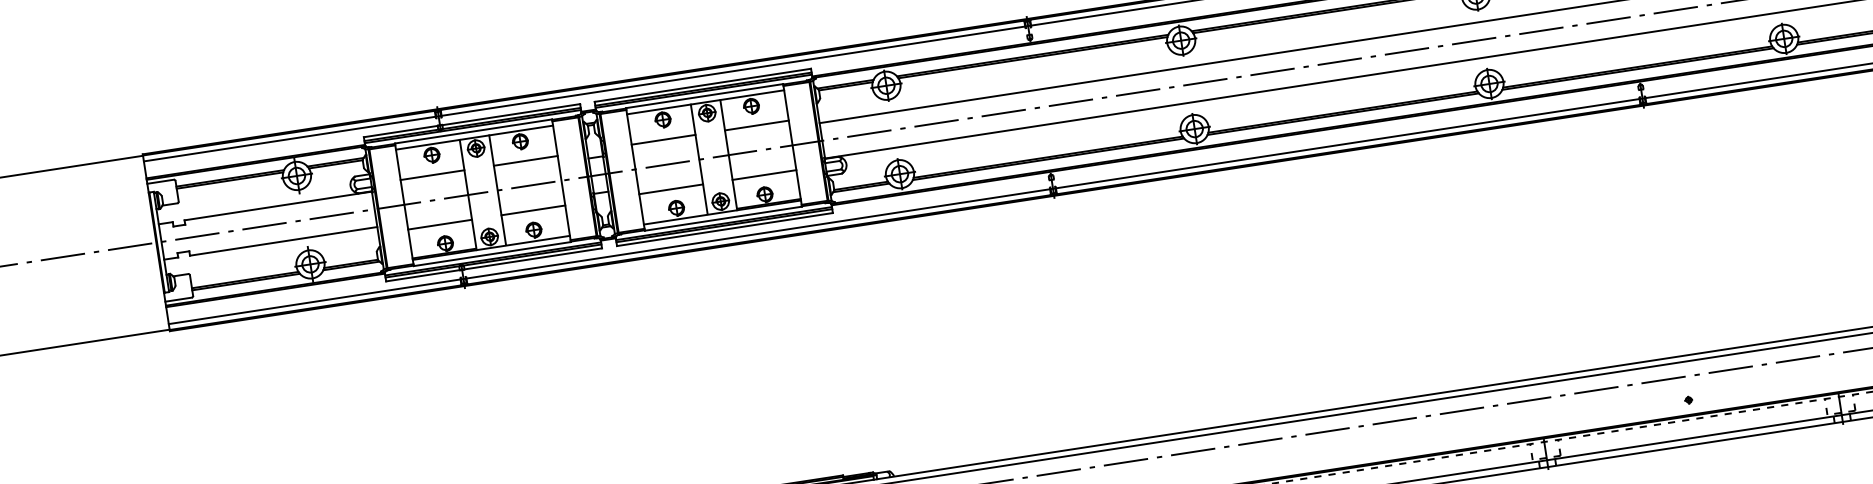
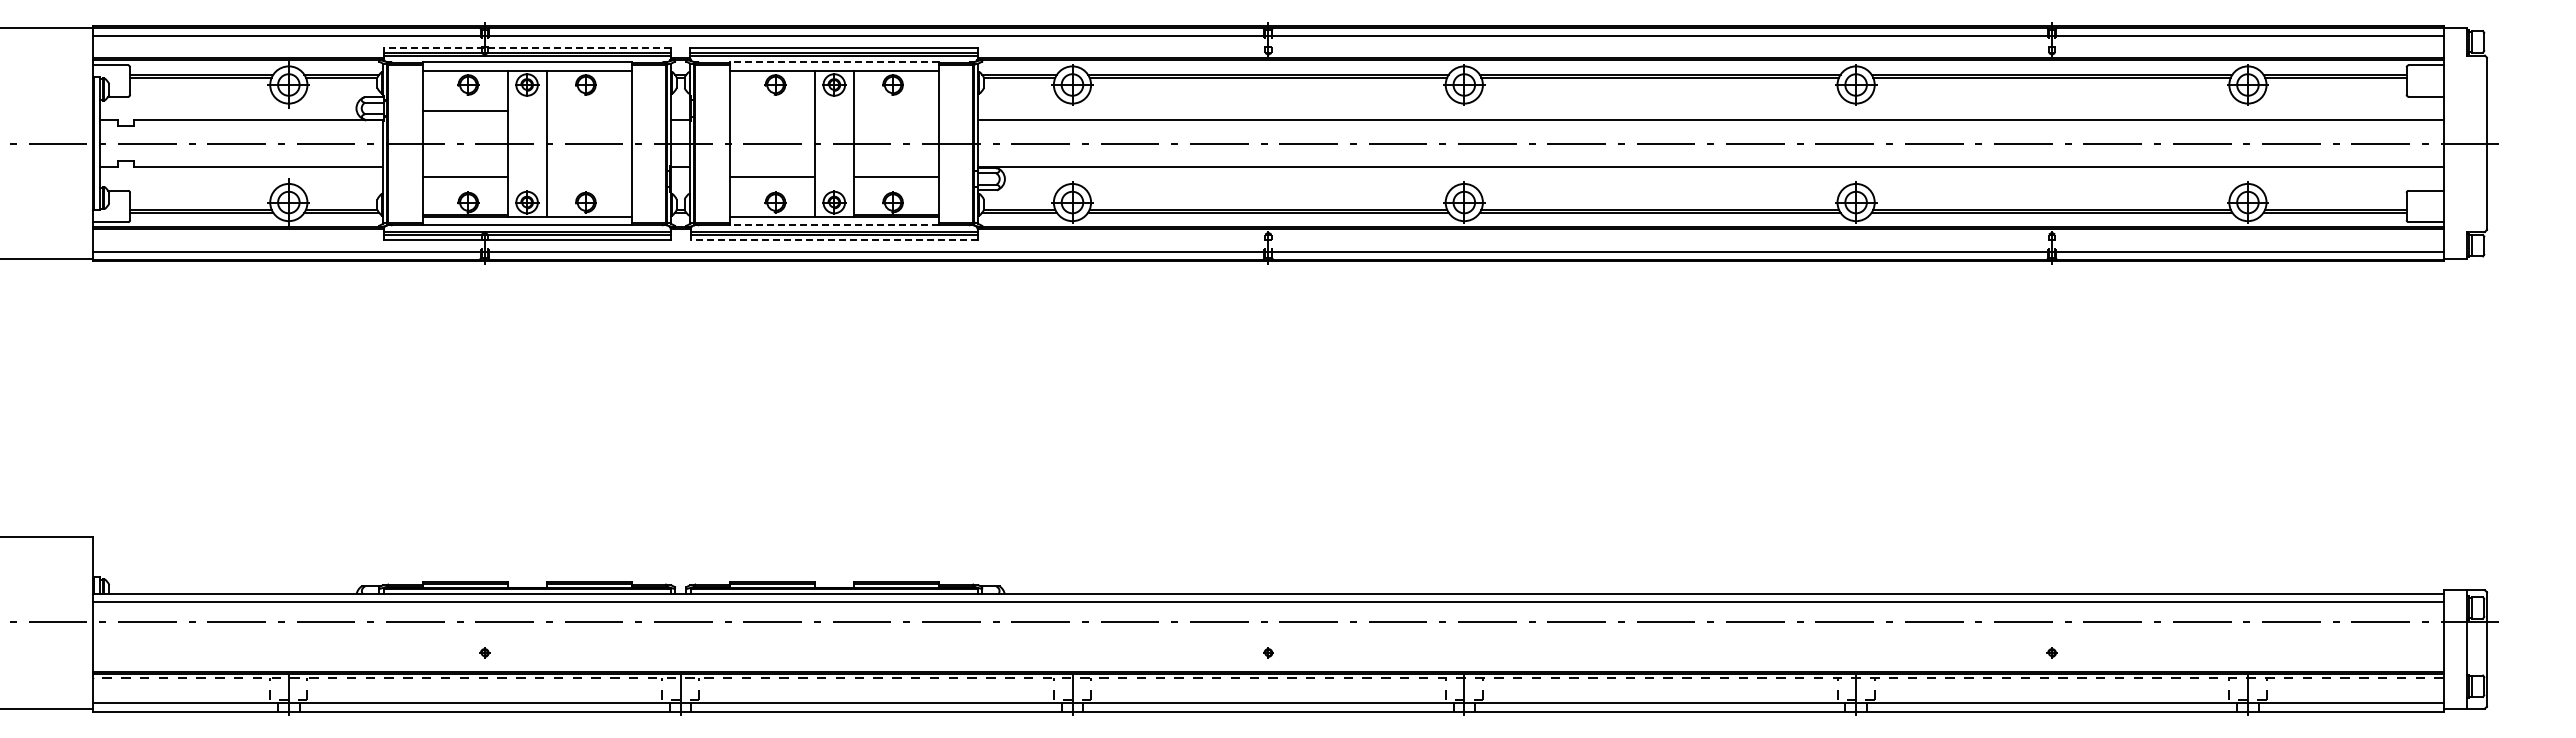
line: (704, 96) -> (833, 62), solid -> dashed
line: (472, 120) -> (527, 47), solid -> dashed
line: (756, 125) -> (895, 110), removed
line: (662, 139) -> (771, 110), removed
line: (525, 160) -> (588, 110), removed
line: (532, 210) -> (588, 176), removed
line: (722, 218) -> (833, 225), solid -> dashed
line: (724, 229) -> (833, 239), solid -> dashed

